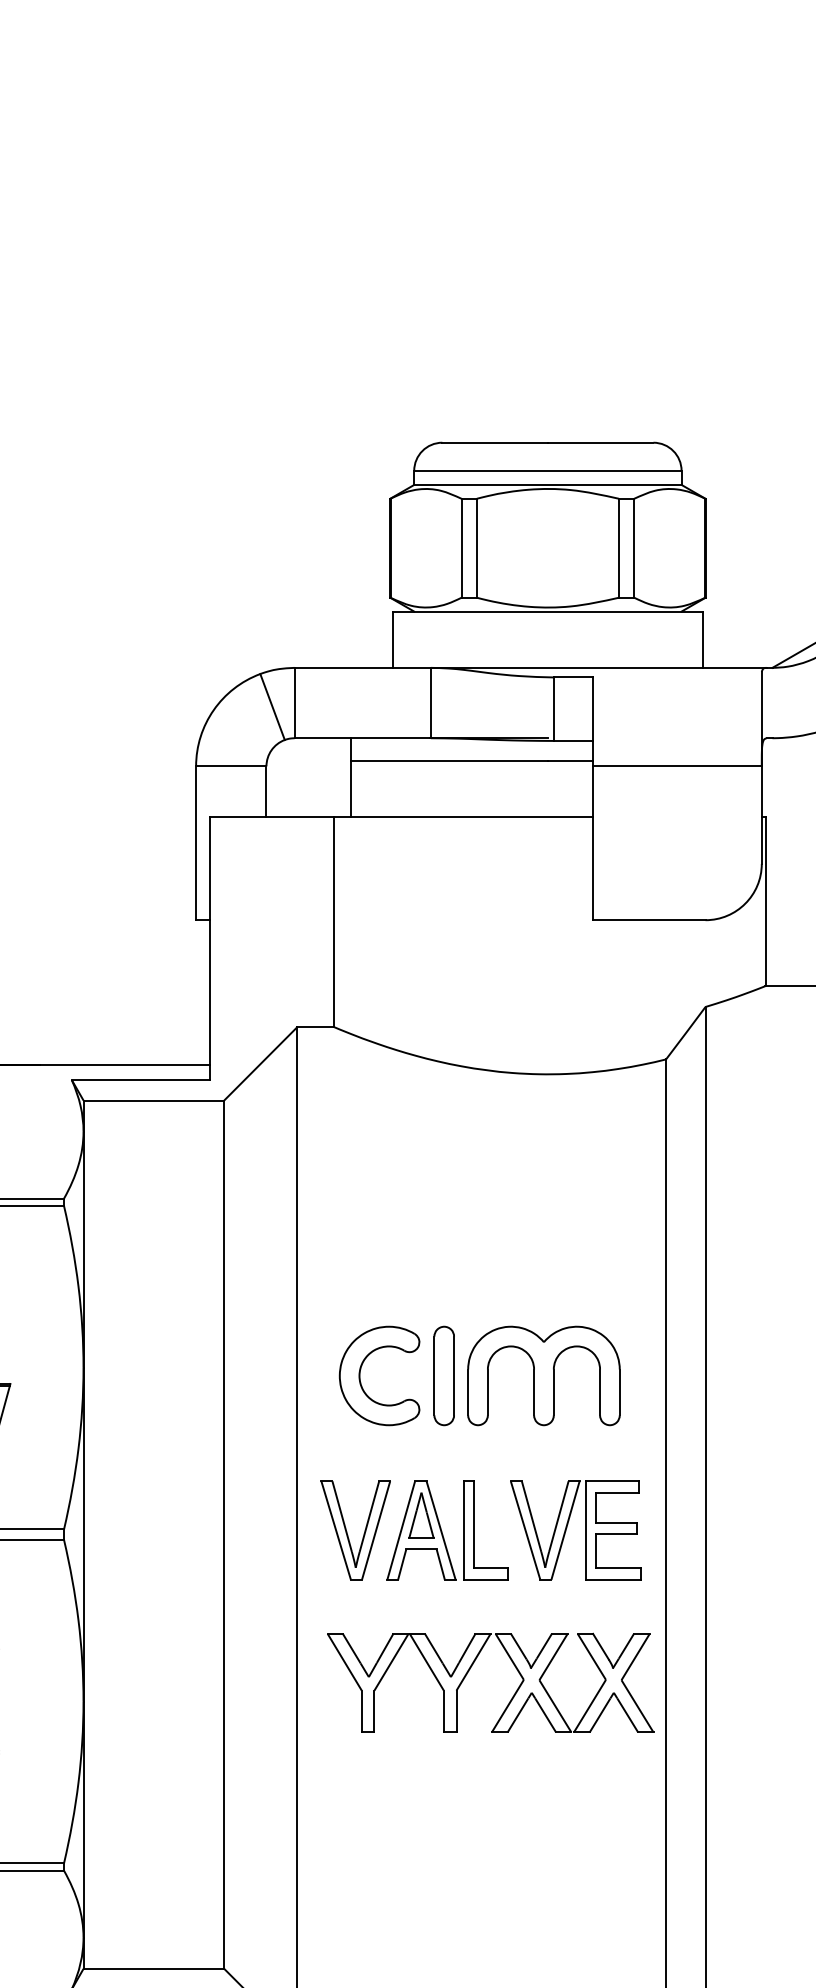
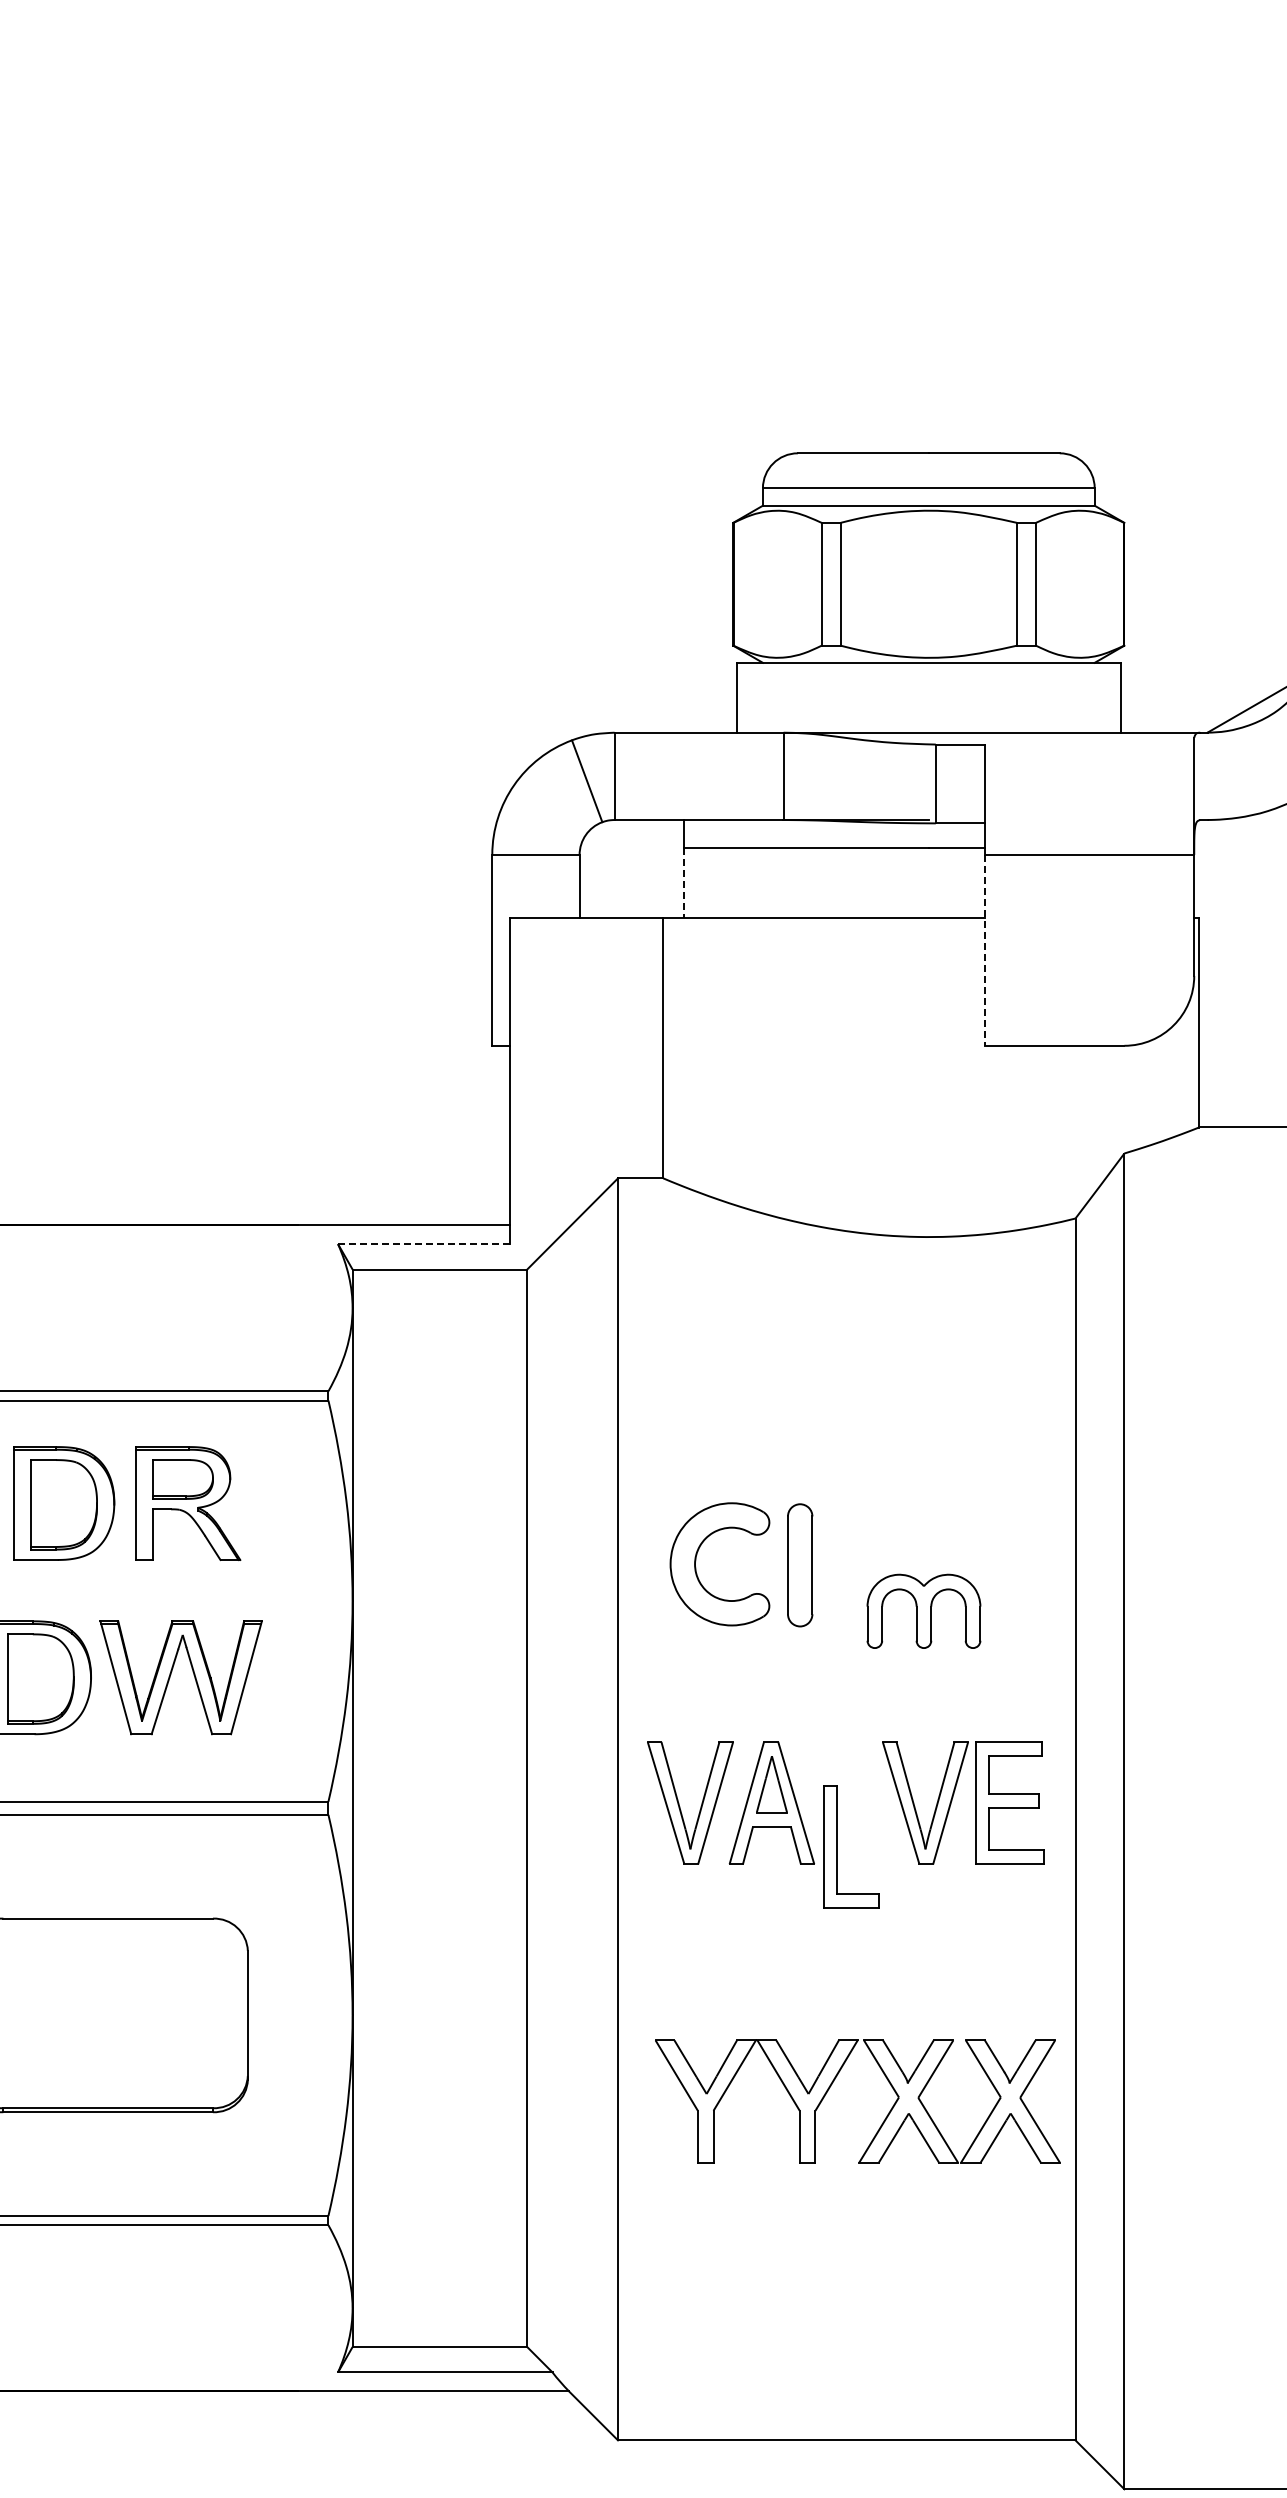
line: (351, 788) -> (684, 882), solid -> dashed
line: (592, 843) -> (984, 950), solid -> dashed
line: (140, 1080) -> (423, 1244), solid -> dashed
part: (444, 1376) -> (800, 1565), moved
part: (543, 1376) -> (923, 1611), size x0.6
part: (360, 1378) -> (696, 1567), moved
part: (474, 1530) -> (837, 1846), moved
part: (469, 1671) -> (831, 2086), moved

